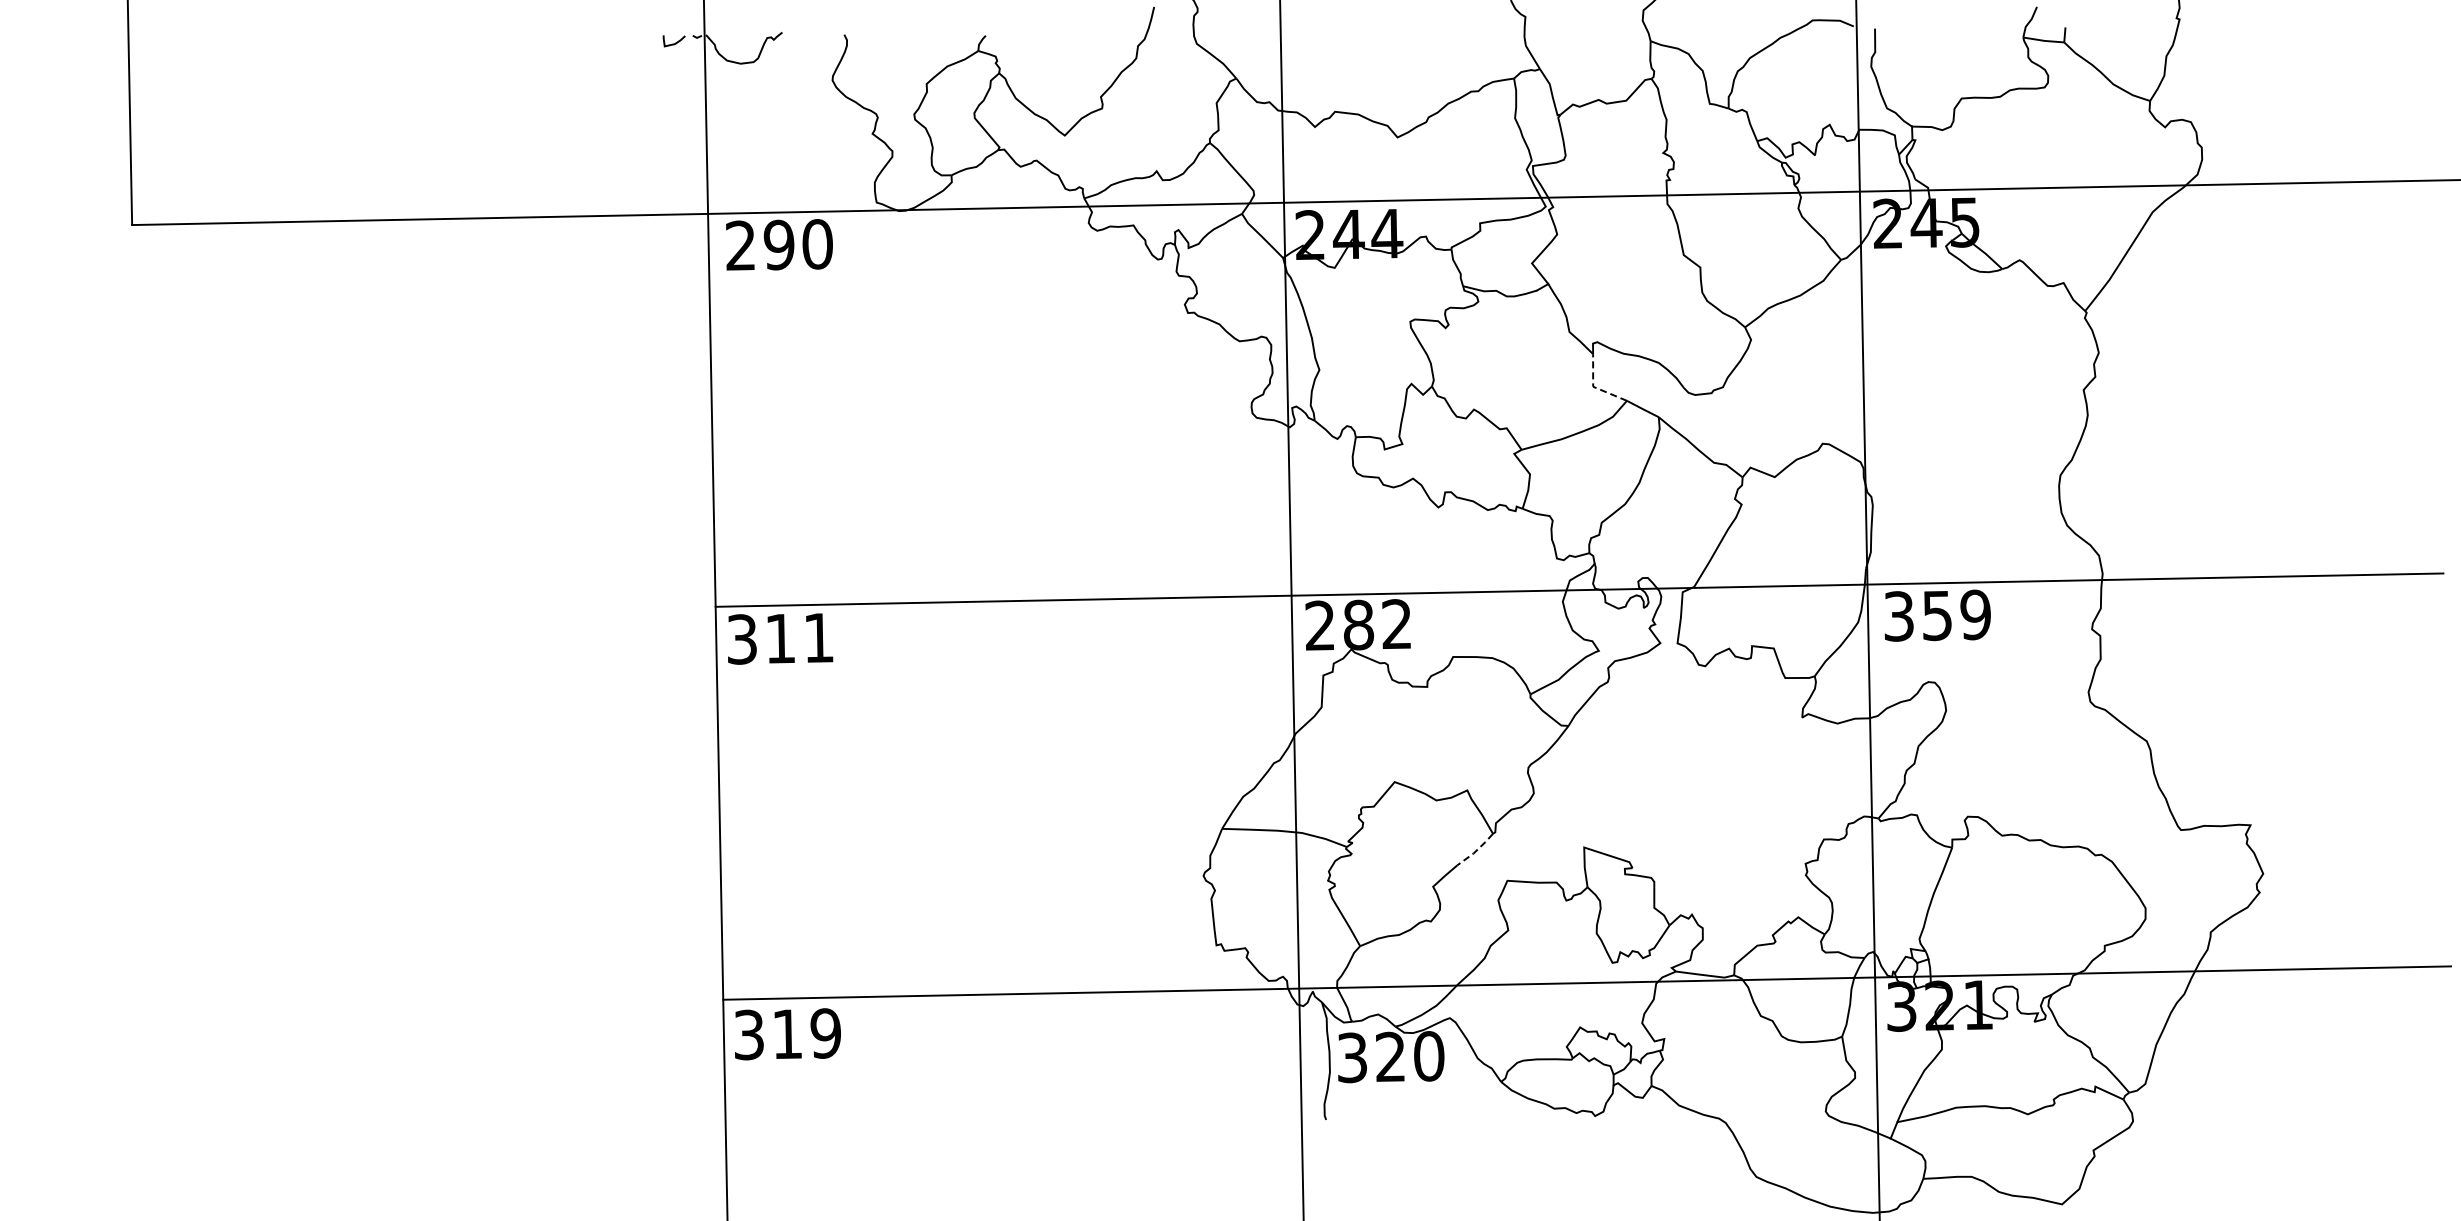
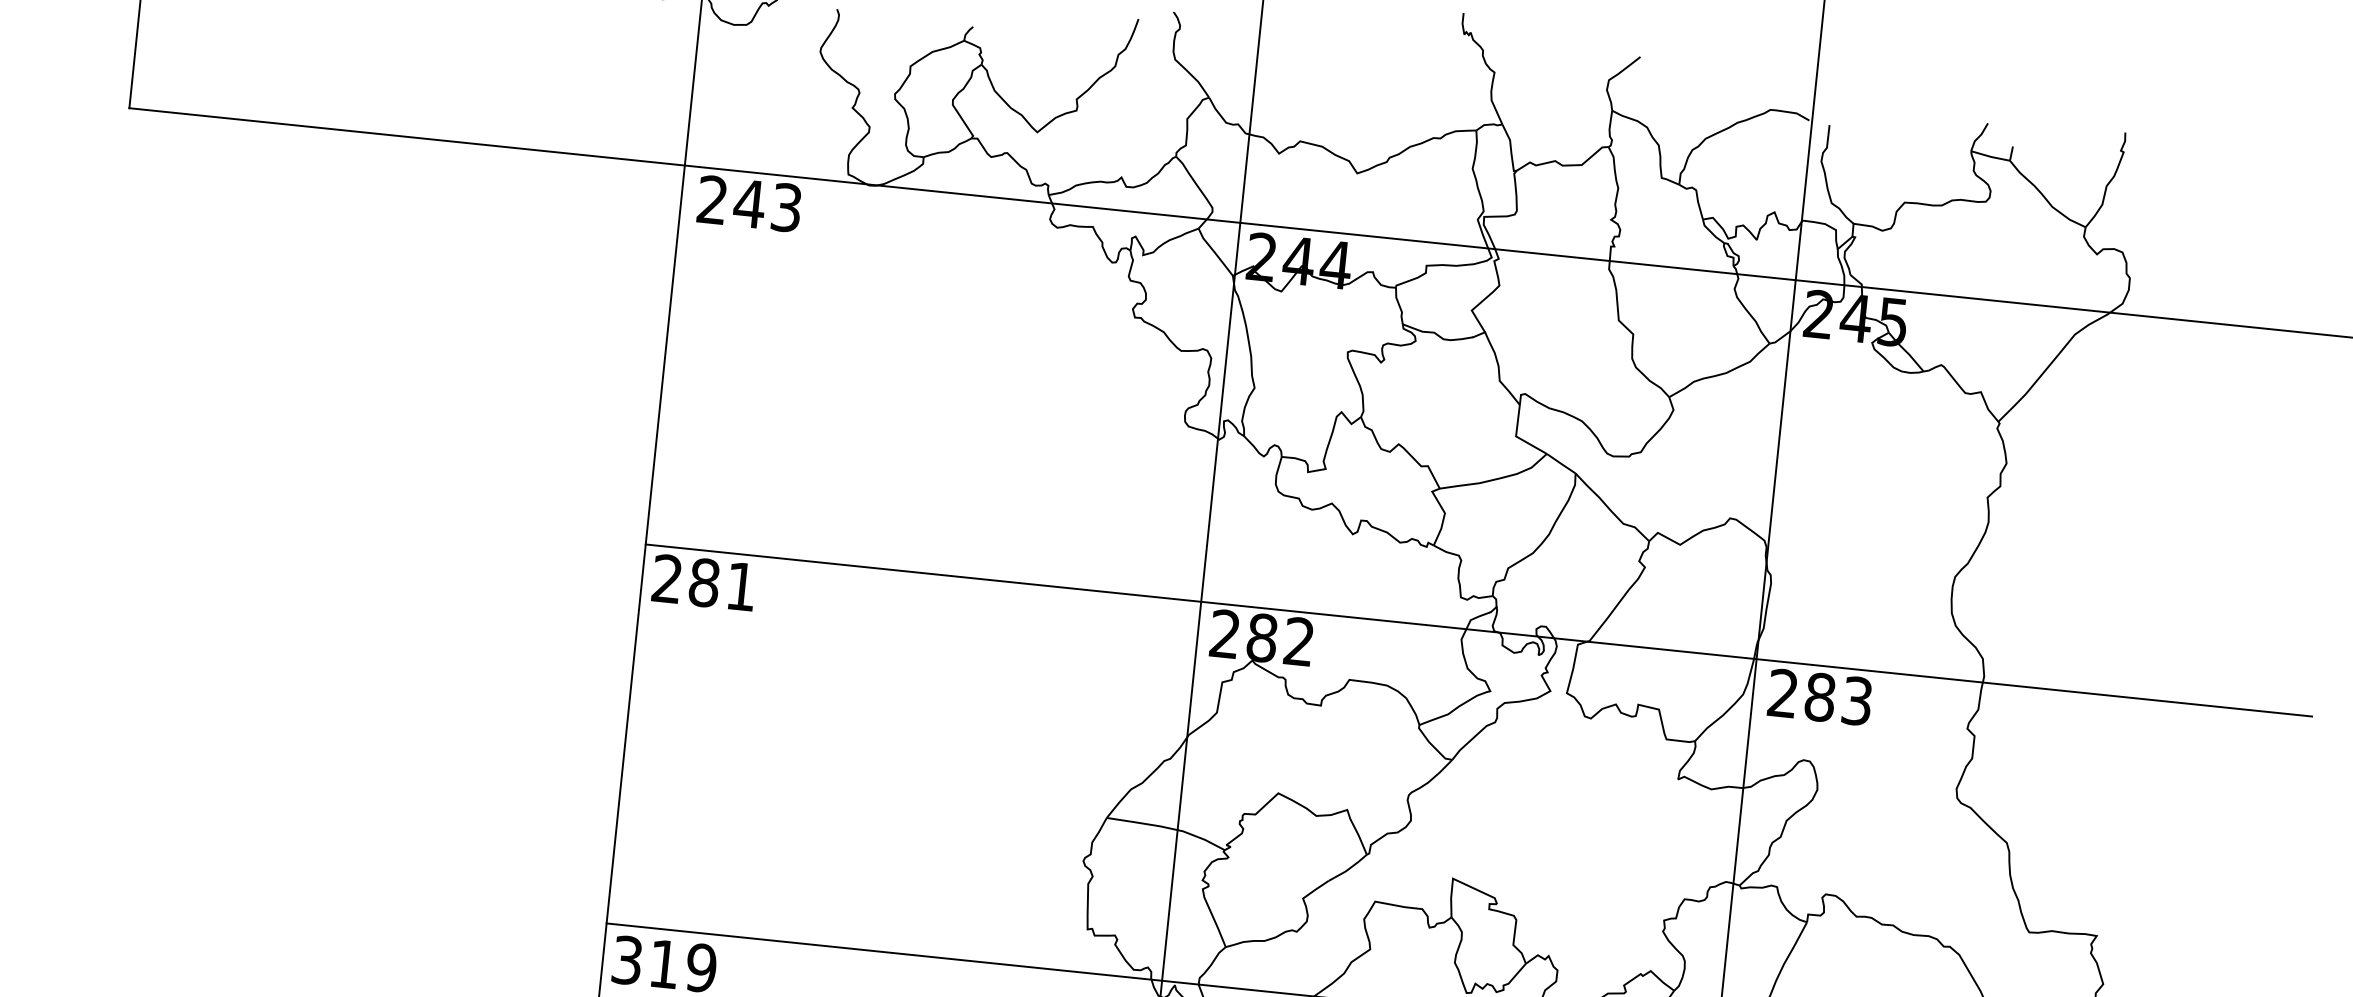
text: (797, 244) -> (767, 205), 290 -> 243
line: (1594, 387) -> (1517, 437), dashed -> solid
text: (1937, 615) -> (1820, 697), 359 -> 283
text: (761, 638) -> (686, 580), 311 -> 281
line: (1476, 850) -> (1349, 868), dashed -> solid

